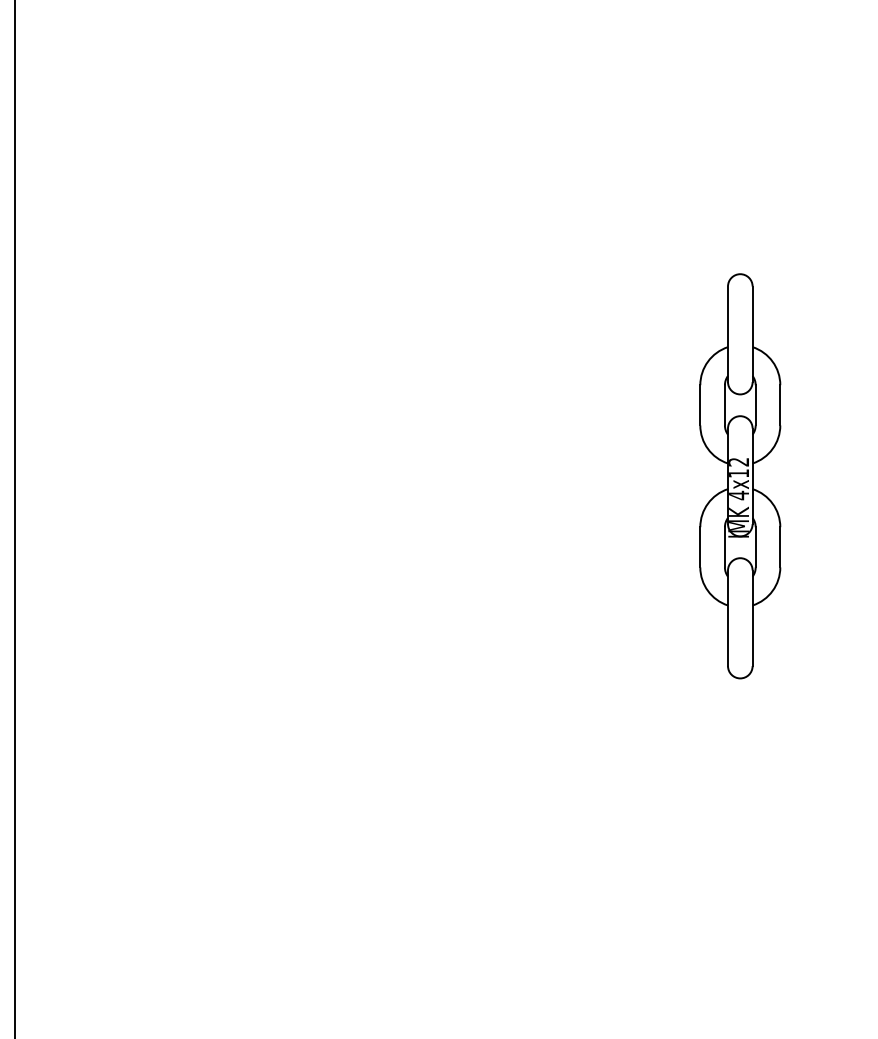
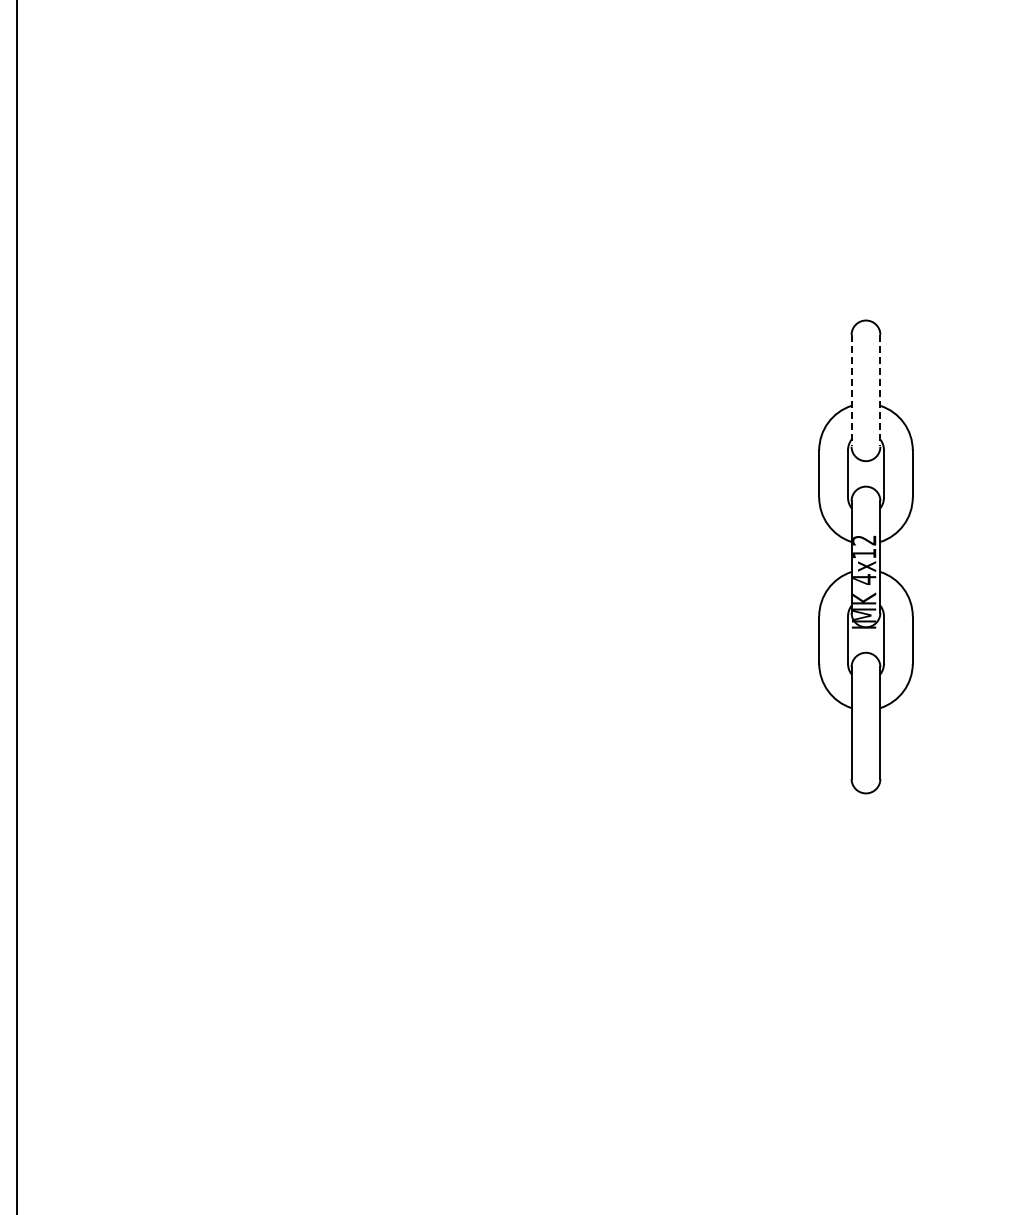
line: (727, 334) -> (851, 390), solid -> dashed
line: (752, 334) -> (880, 390), solid -> dashed

